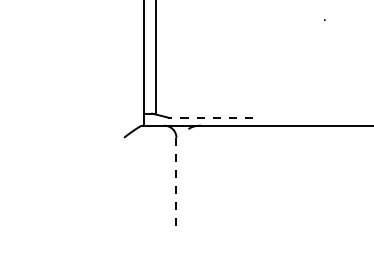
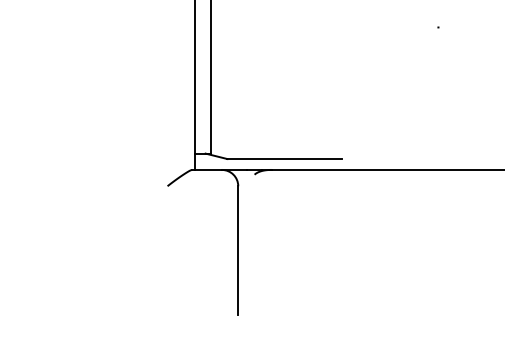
line: (210, 117) -> (284, 159), dashed -> solid
line: (176, 185) -> (238, 250), dashed -> solid

